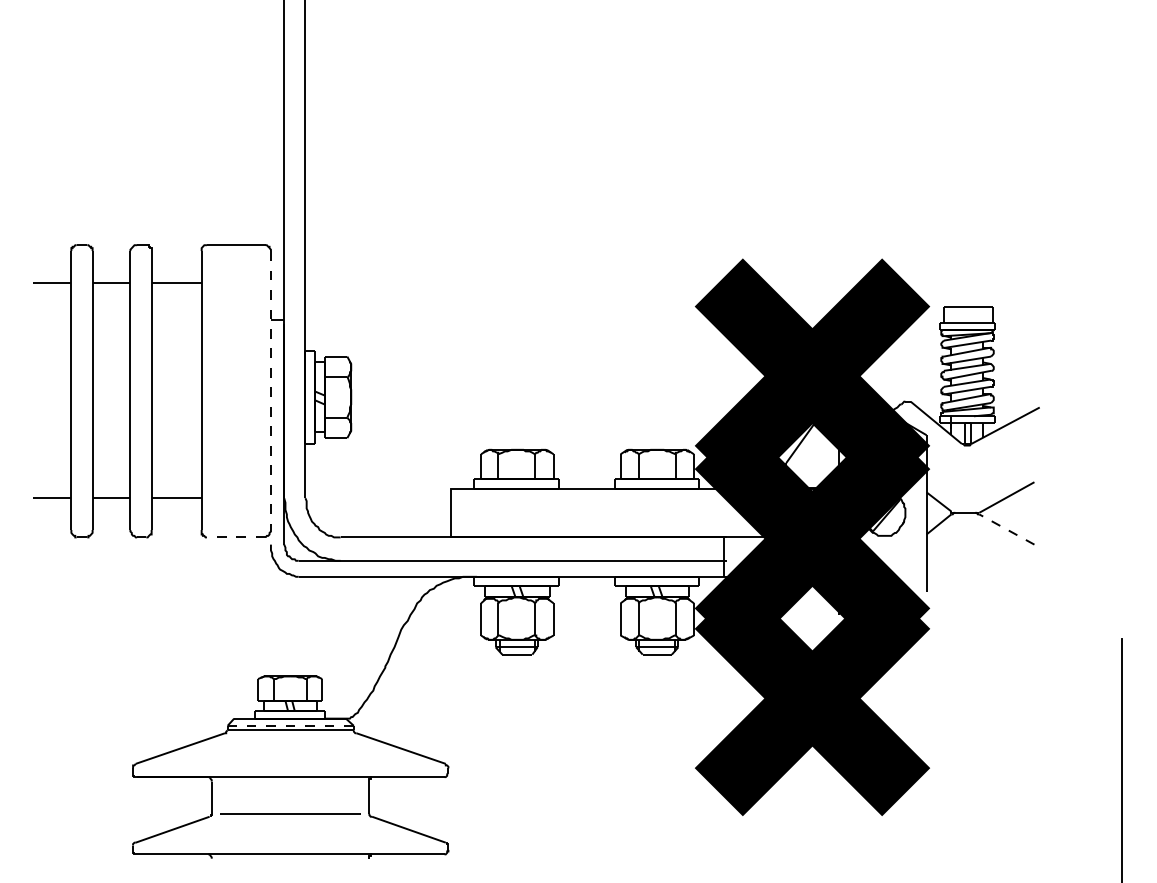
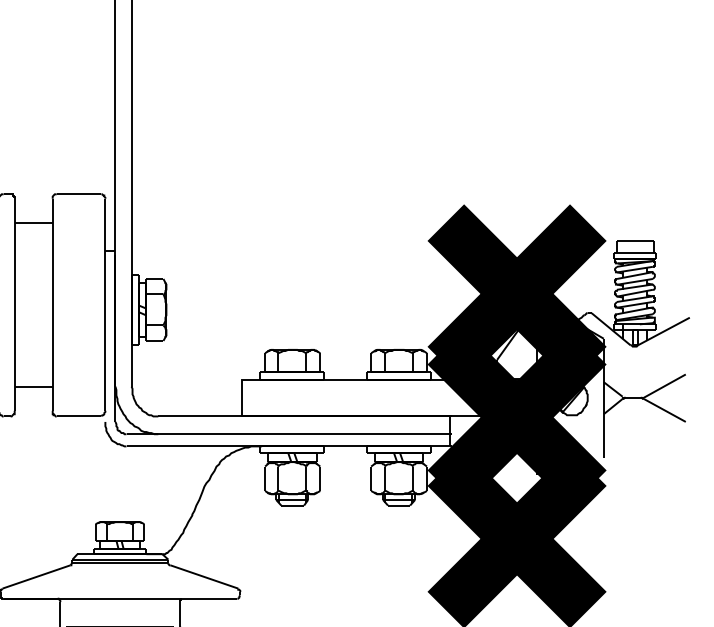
line: (270, 391) -> (105, 305), dashed -> solid
line: (1006, 529) -> (664, 410), dashed -> solid
line: (235, 537) -> (78, 416), dashed -> solid
line: (290, 725) -> (120, 559), dashed -> solid

